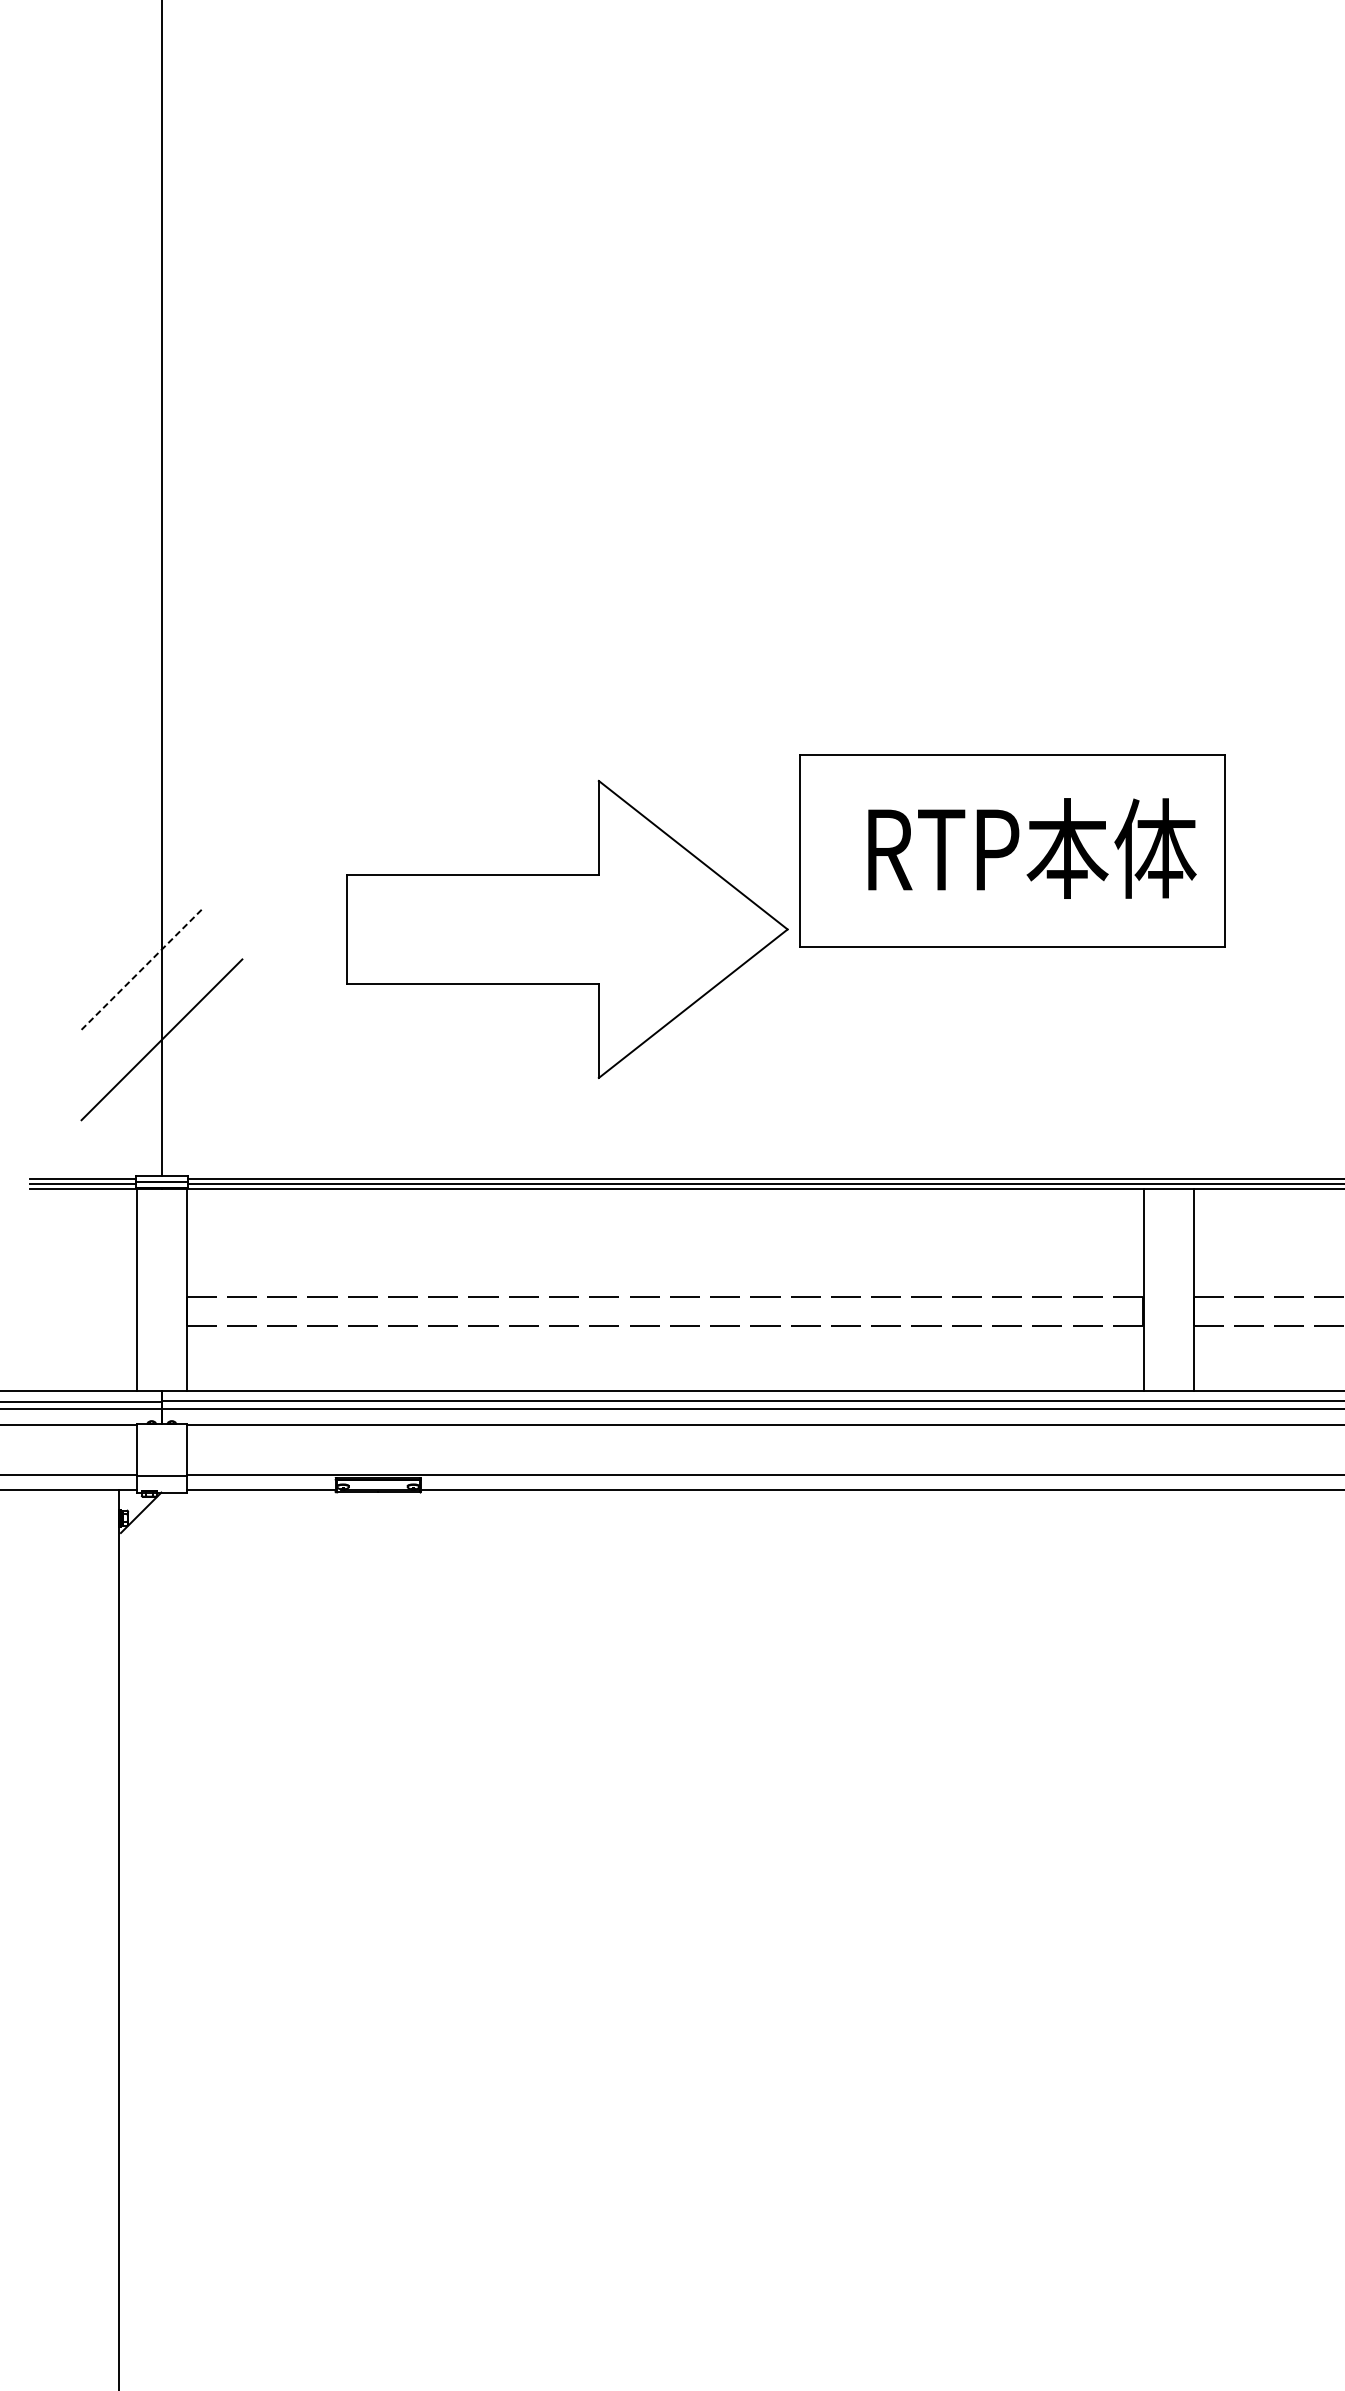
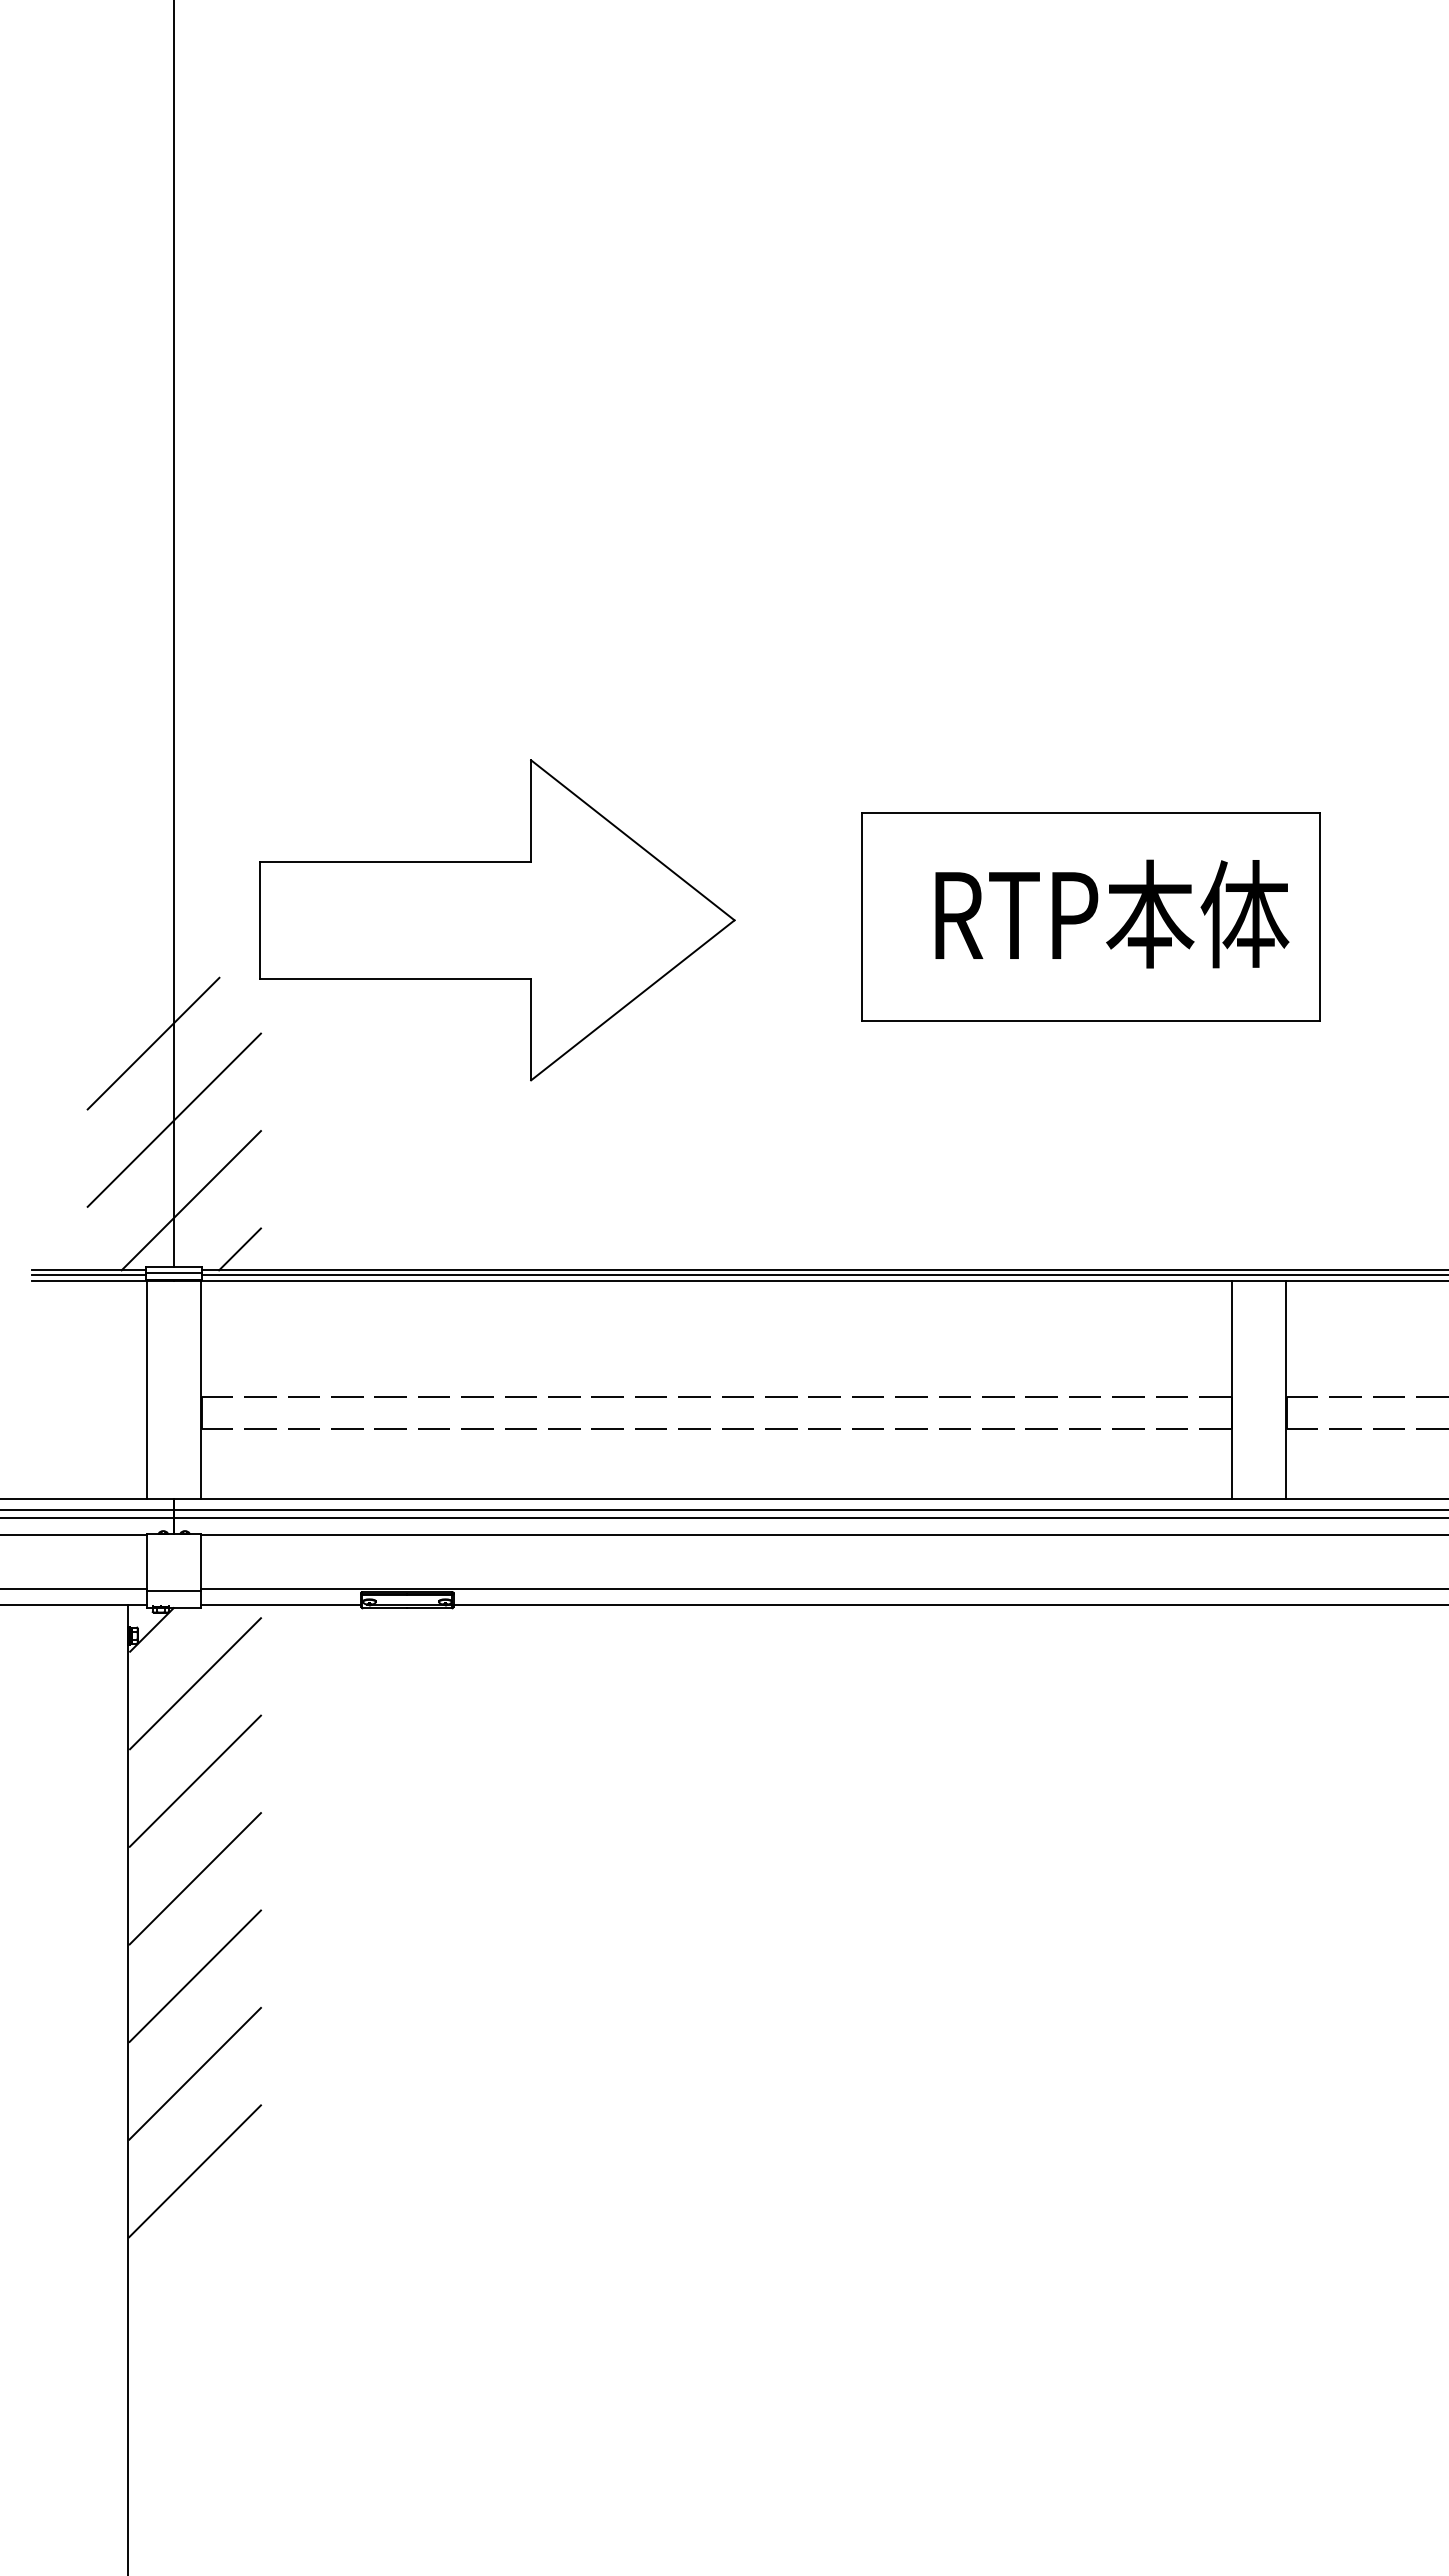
part: (567, 929) -> (497, 920), moved
line: (142, 968) -> (153, 1043), dashed -> solid
line: (176, 1114) -> (190, 1200), added
line: (222, 1159) -> (239, 1249), added
line: (181, 1562) -> (195, 1683), added
line: (180, 1652) -> (194, 1780), added
line: (180, 1743) -> (194, 1878), added
line: (180, 1834) -> (194, 1976), added
line: (180, 1924) -> (194, 2073), added
line: (180, 2015) -> (194, 2171), added

